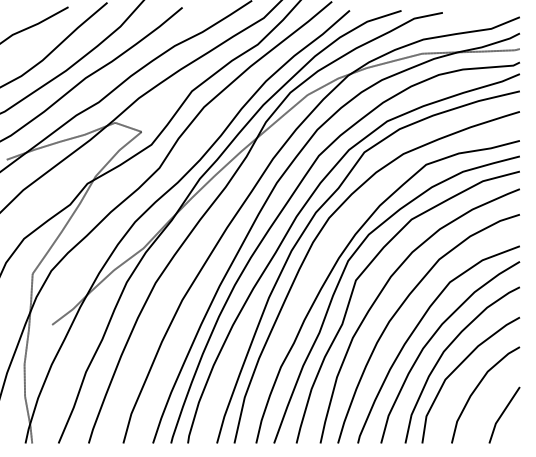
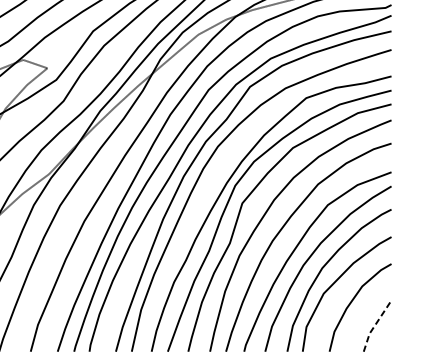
line: (501, 414) -> (374, 325), solid -> dashed

